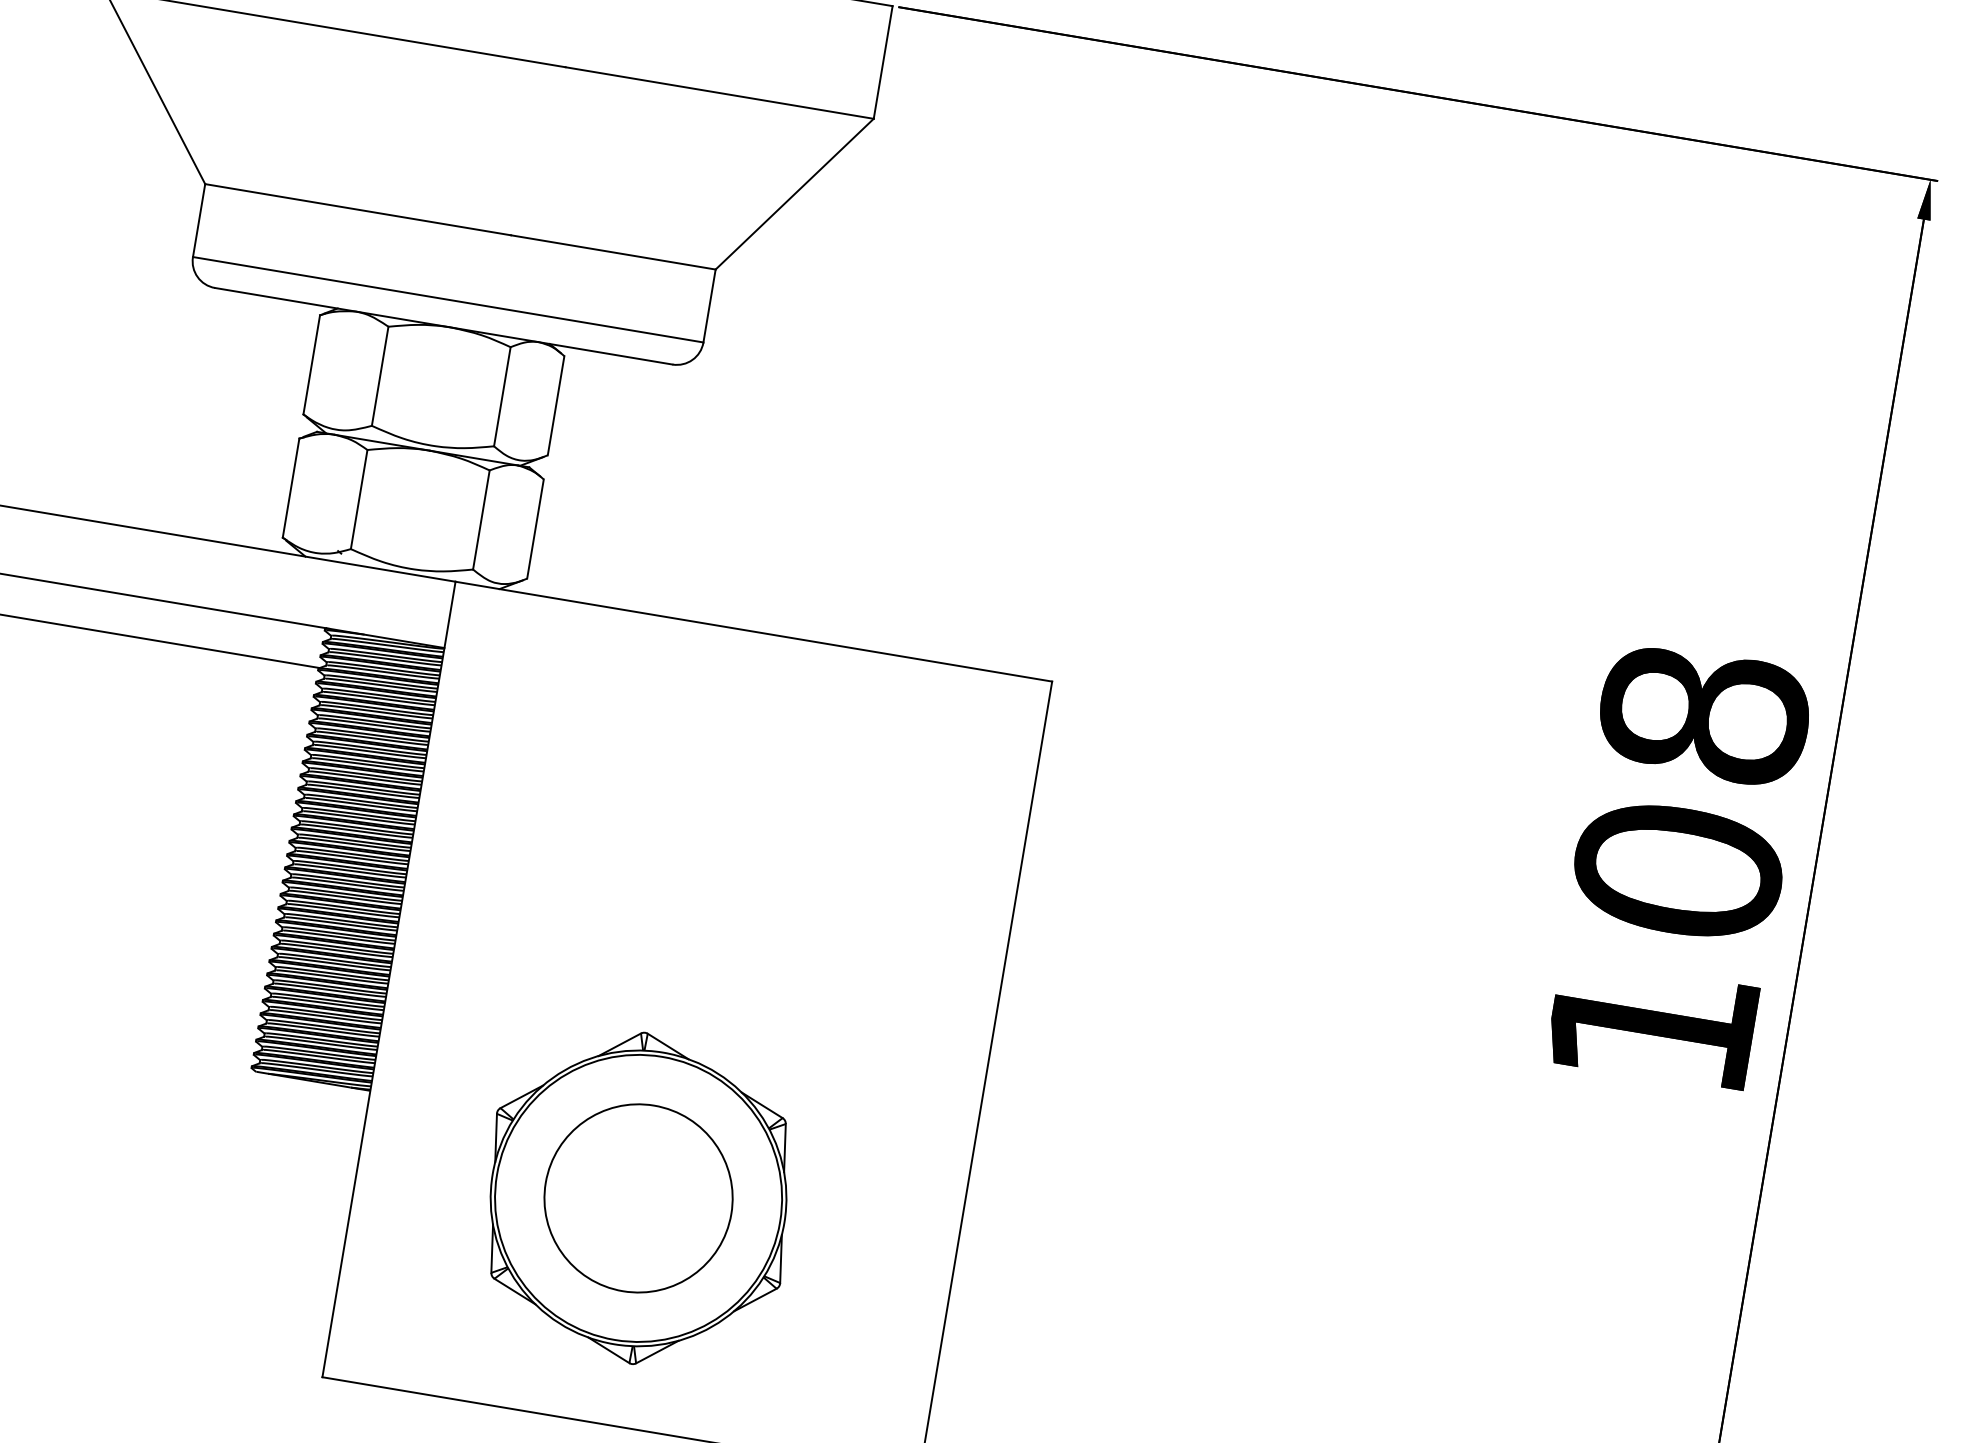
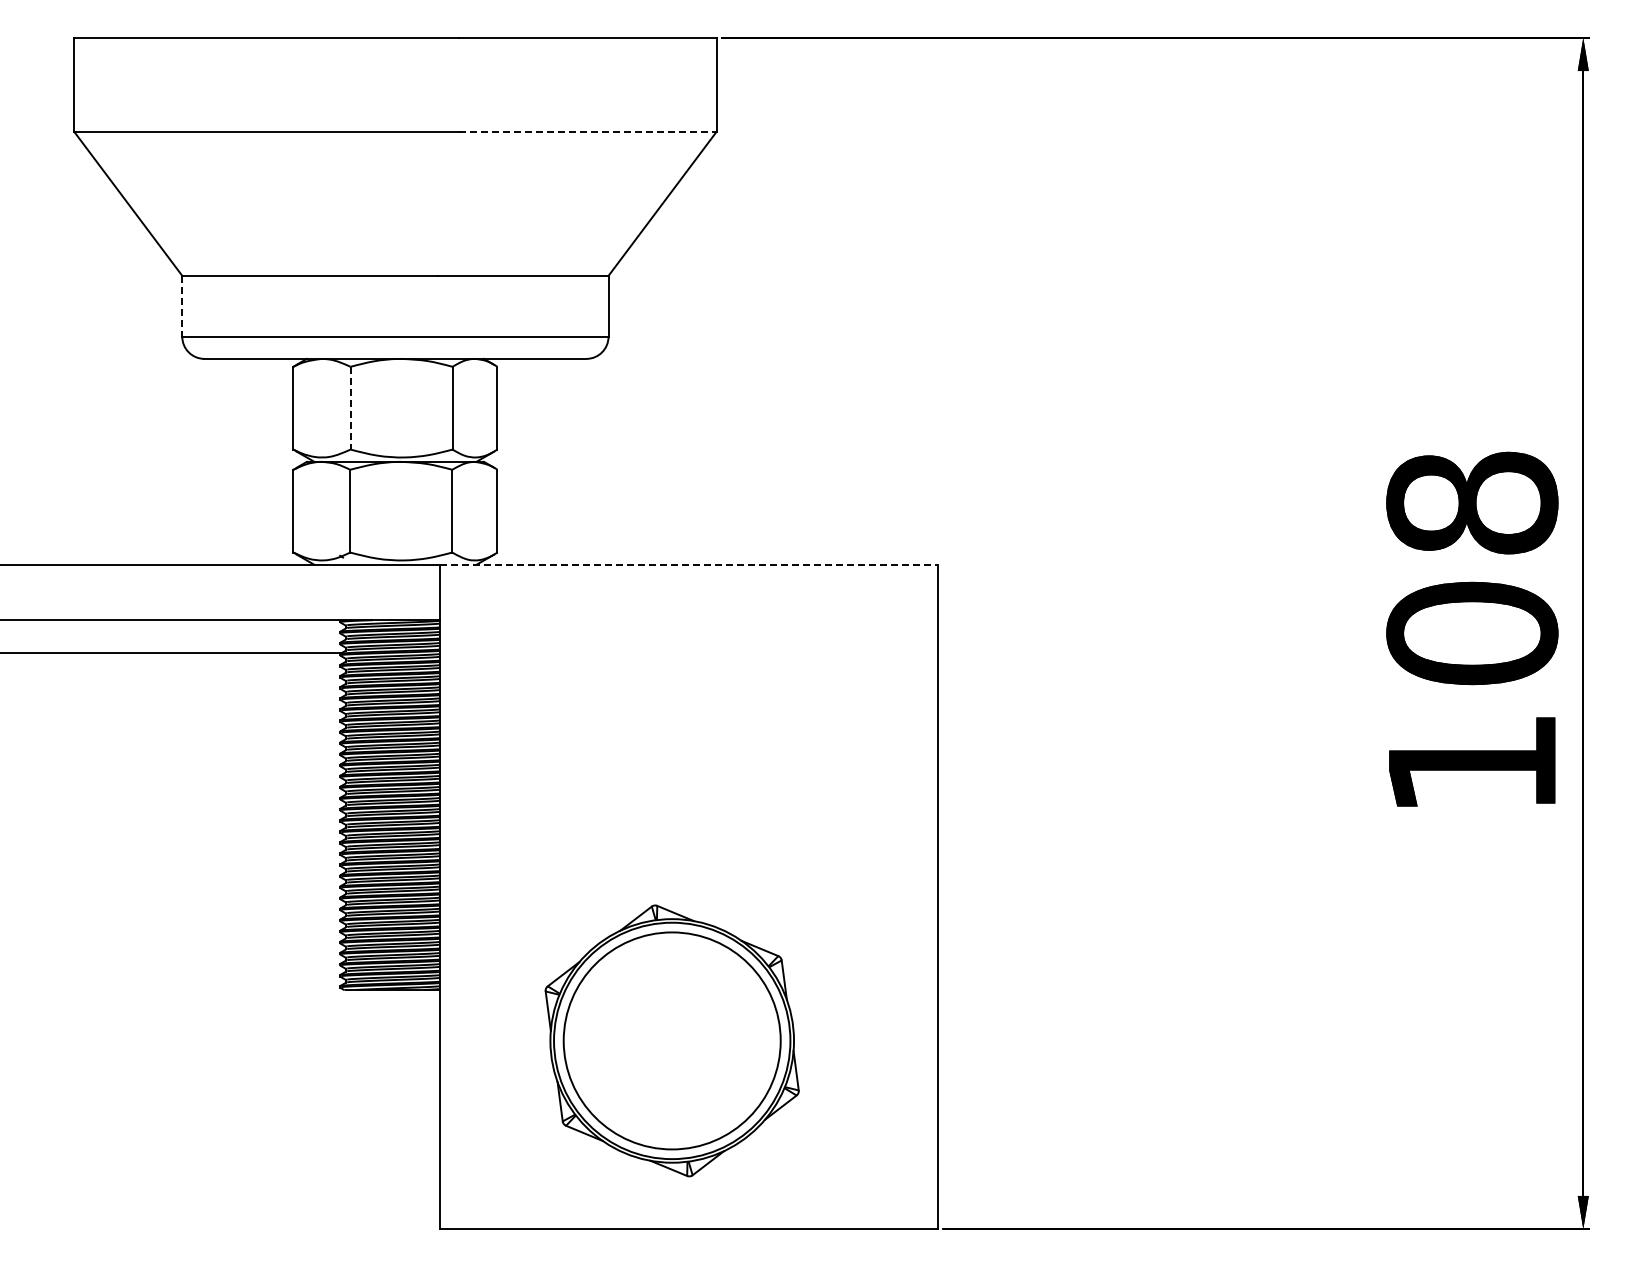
line: (719, 92) -> (587, 131), solid -> dashed
line: (199, 220) -> (182, 306), solid -> dashed
line: (380, 376) -> (350, 408), solid -> dashed
line: (754, 631) -> (689, 564), solid -> dashed
circle: (637, 1197) -> (671, 1040), size x1.4

